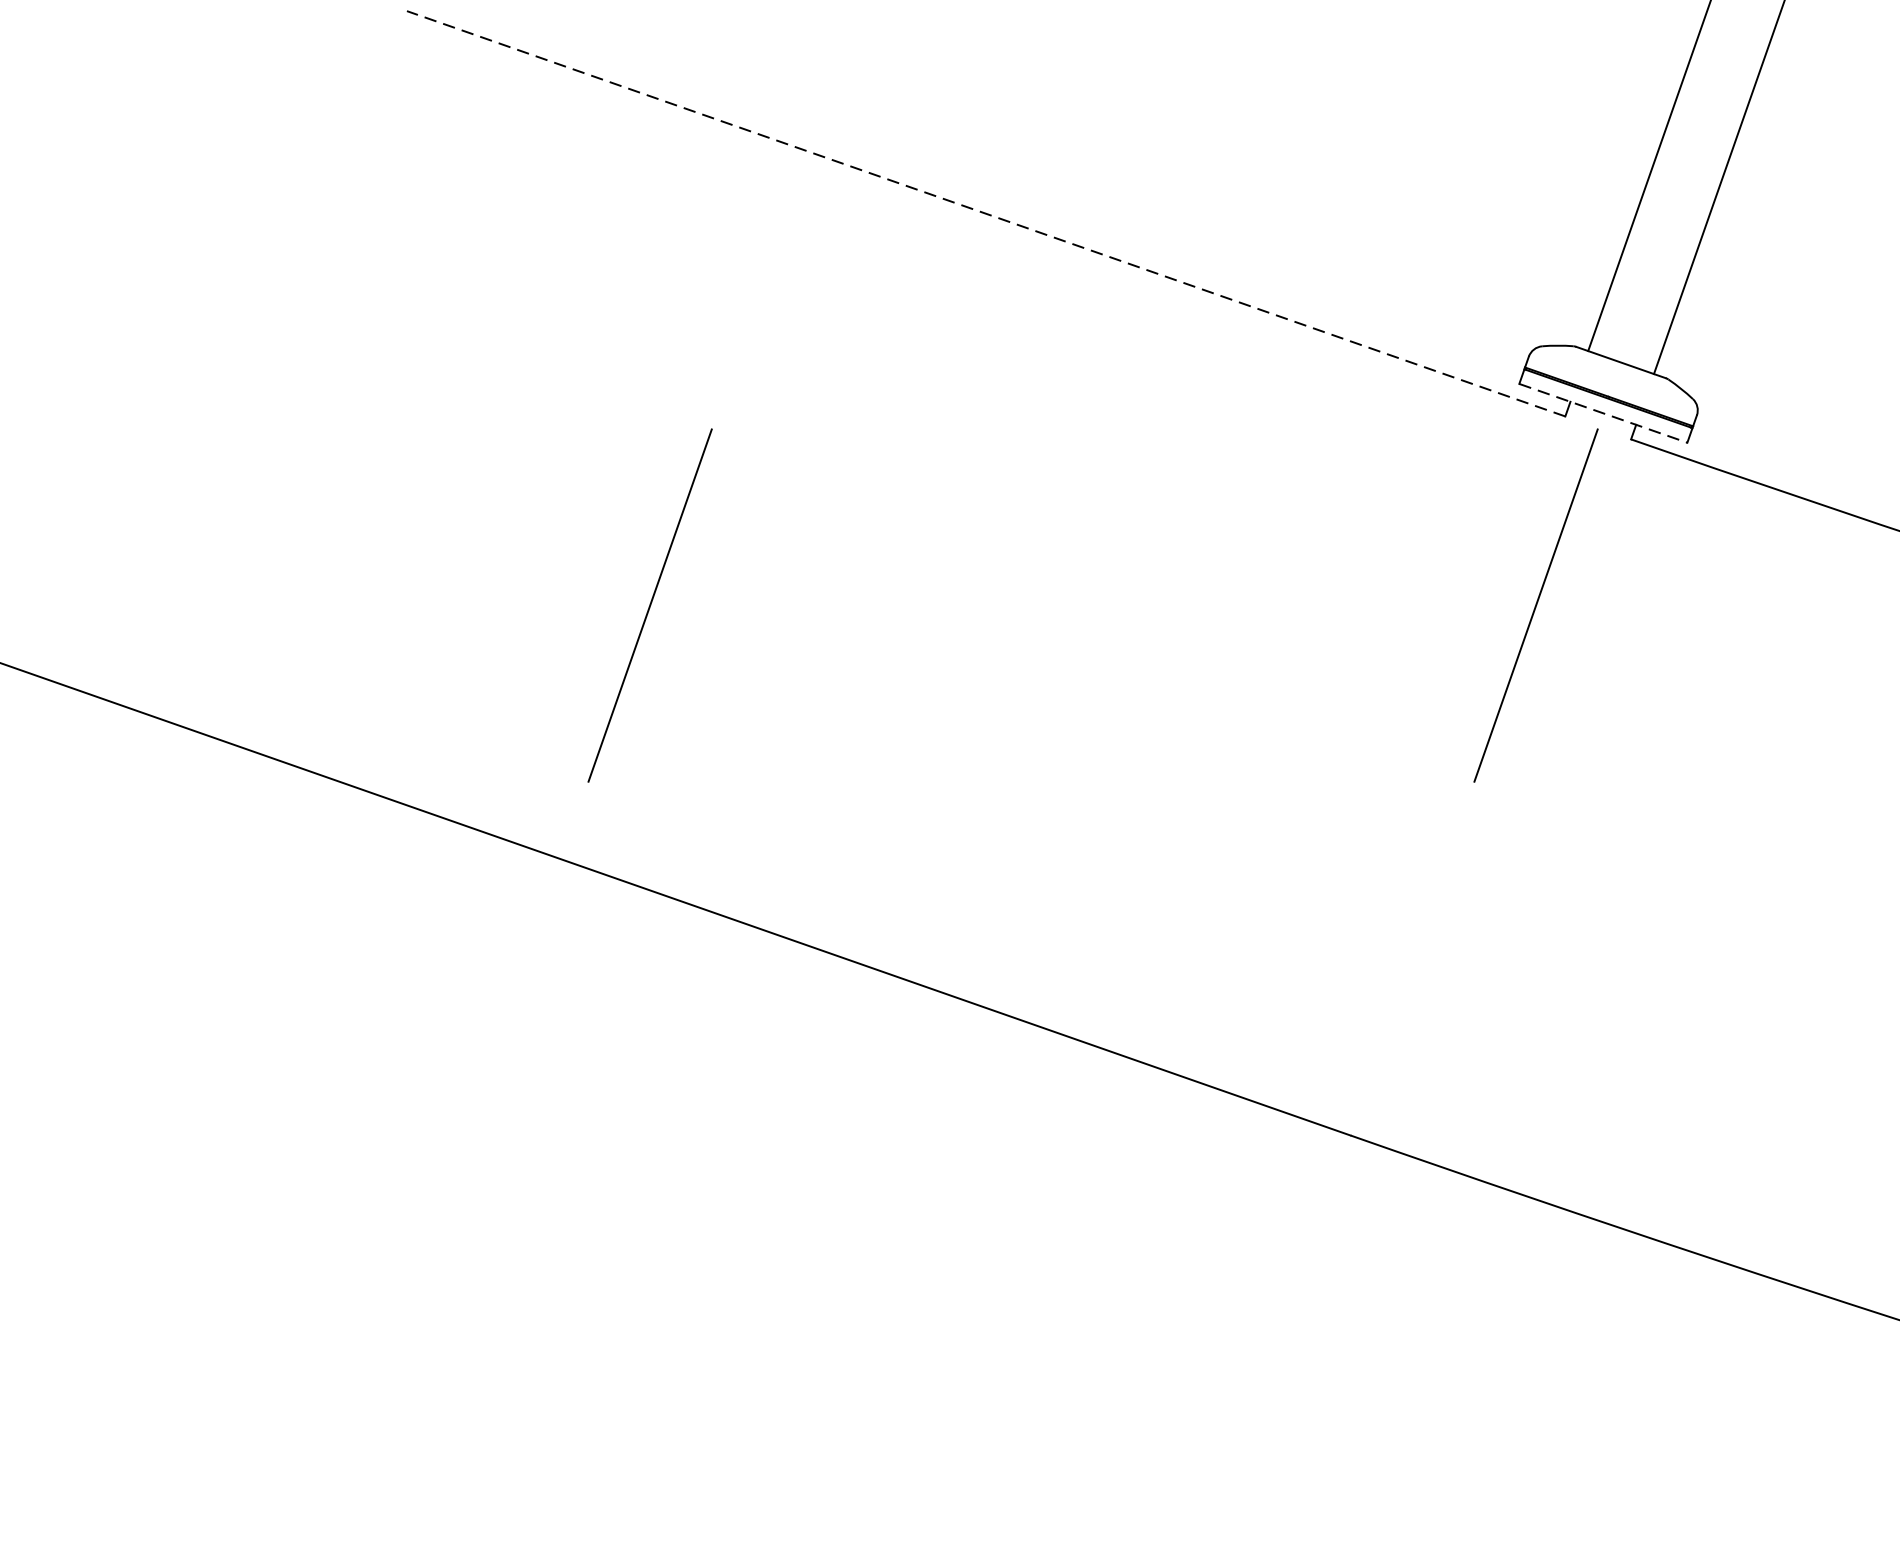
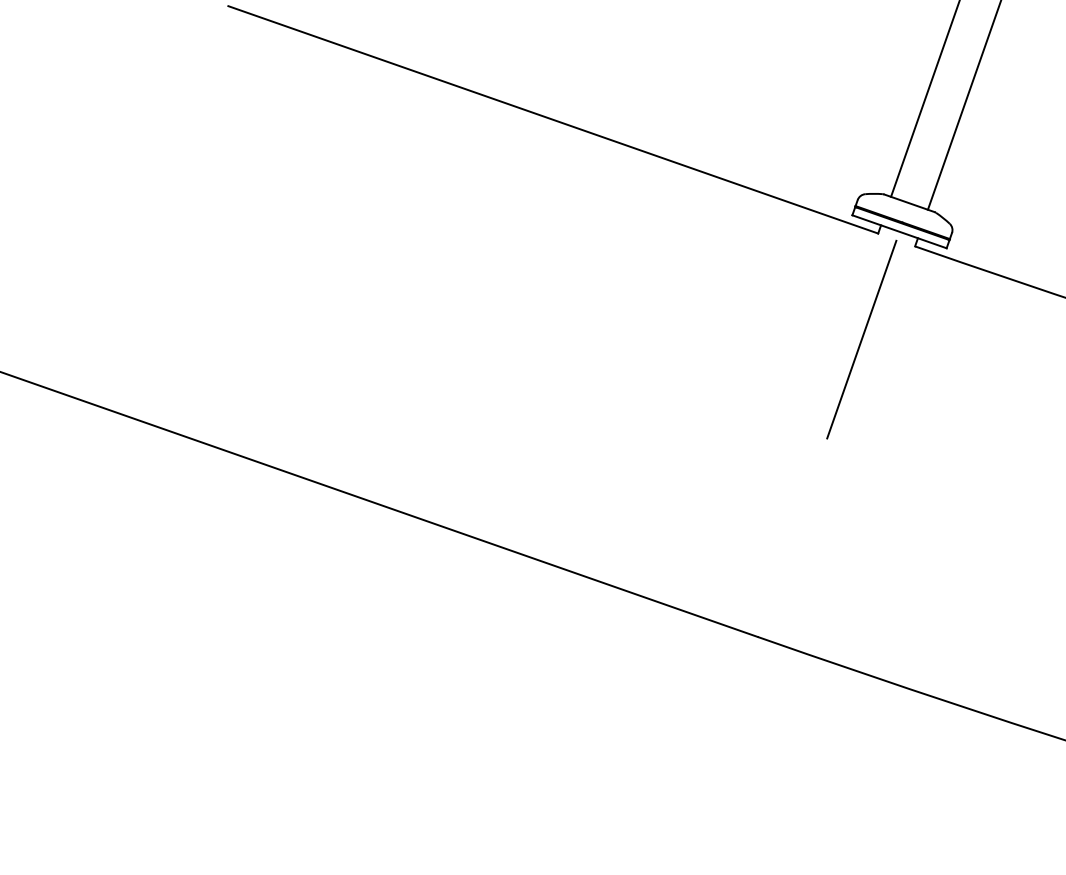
line: (984, 213) -> (552, 119), dashed -> solid
line: (1603, 412) -> (899, 231), dashed -> solid
line: (649, 605) -> (364, 339), removed

